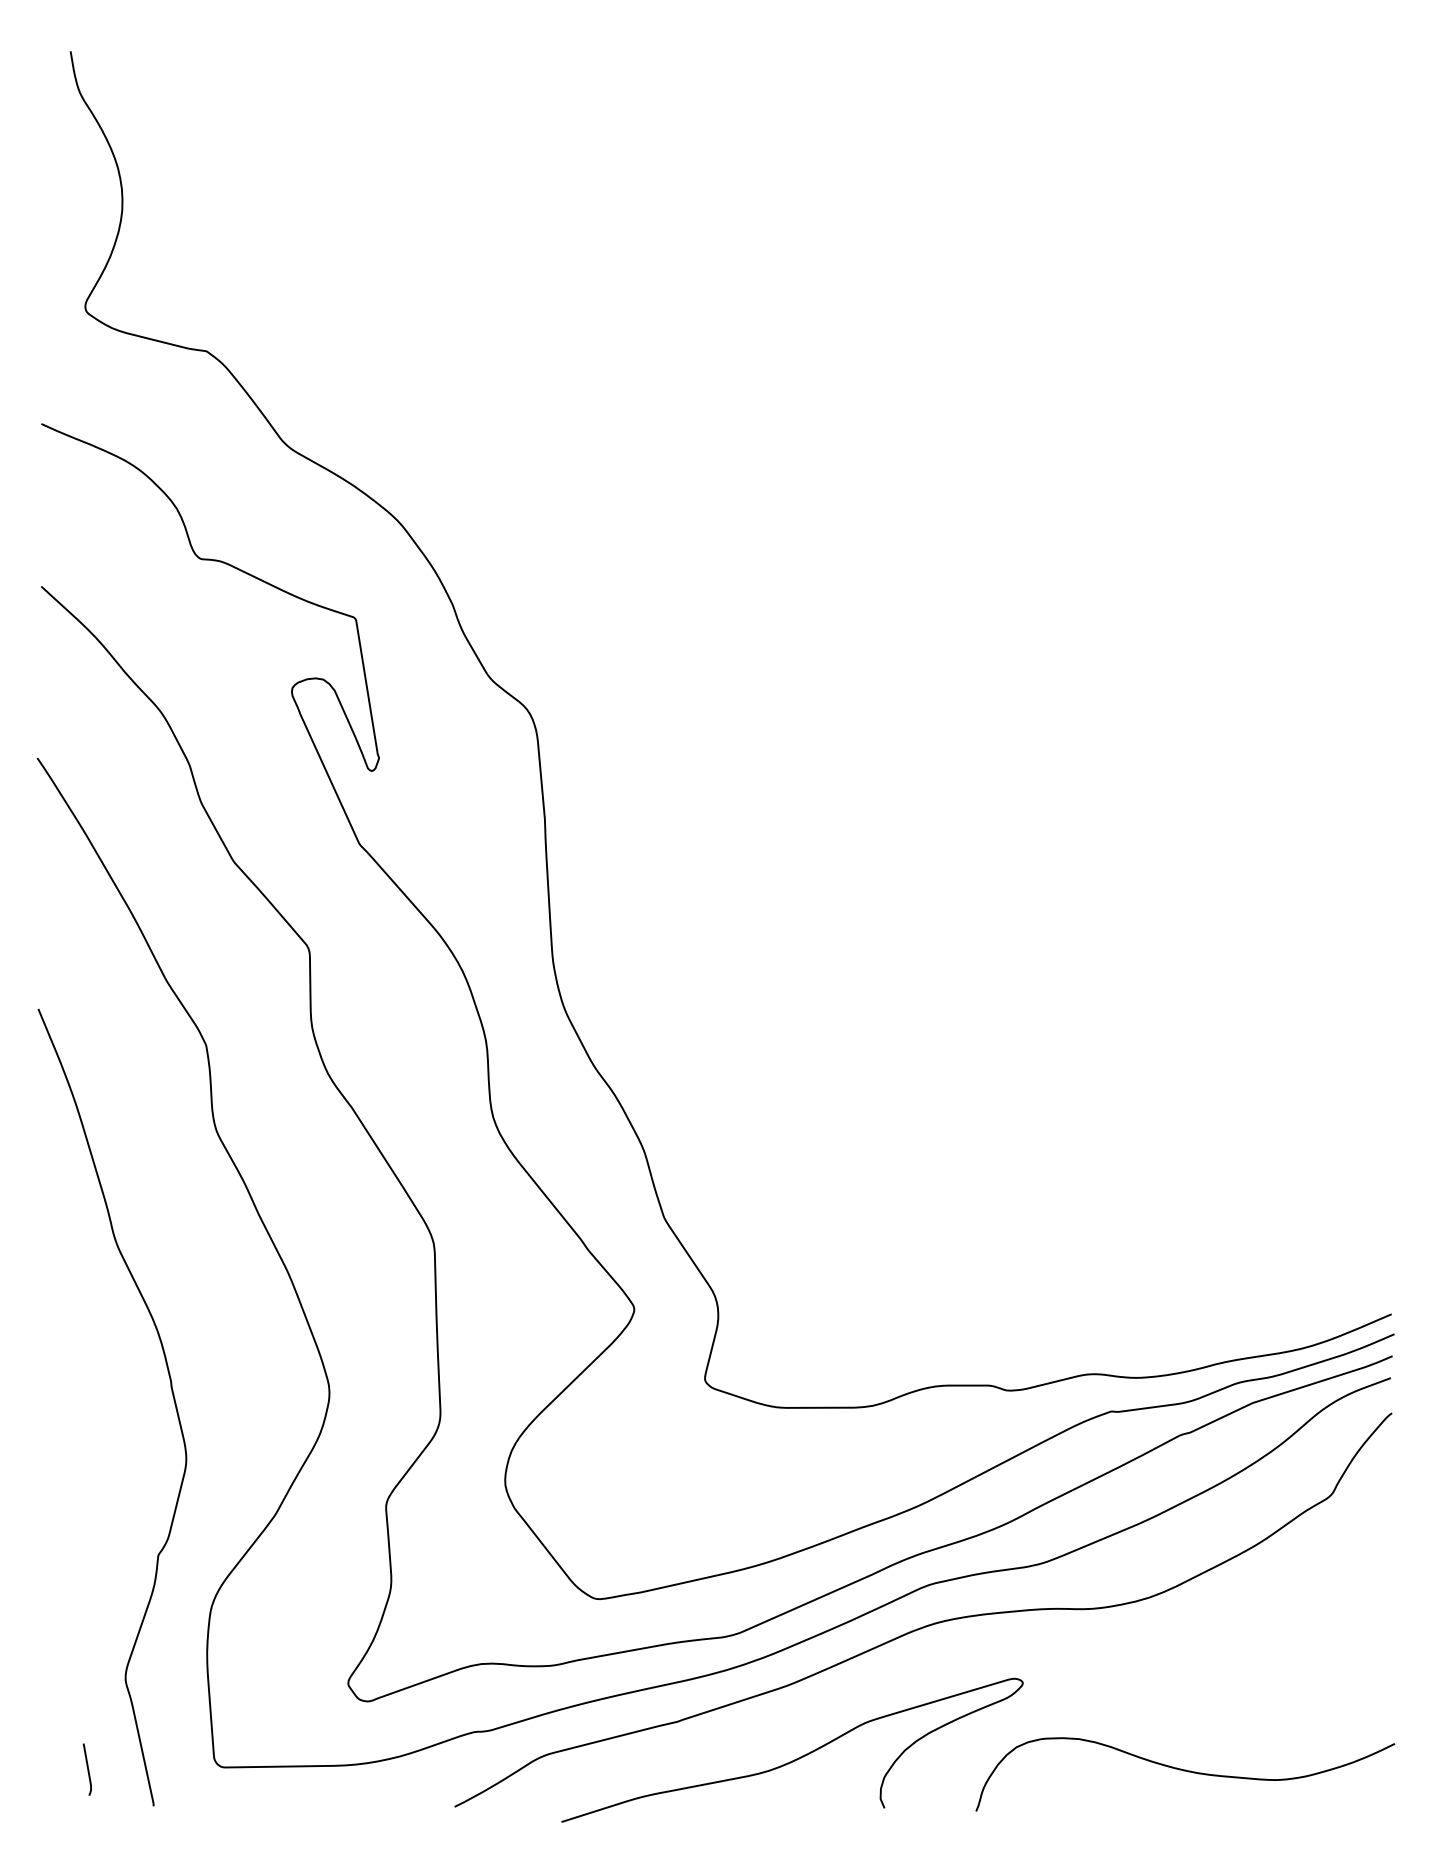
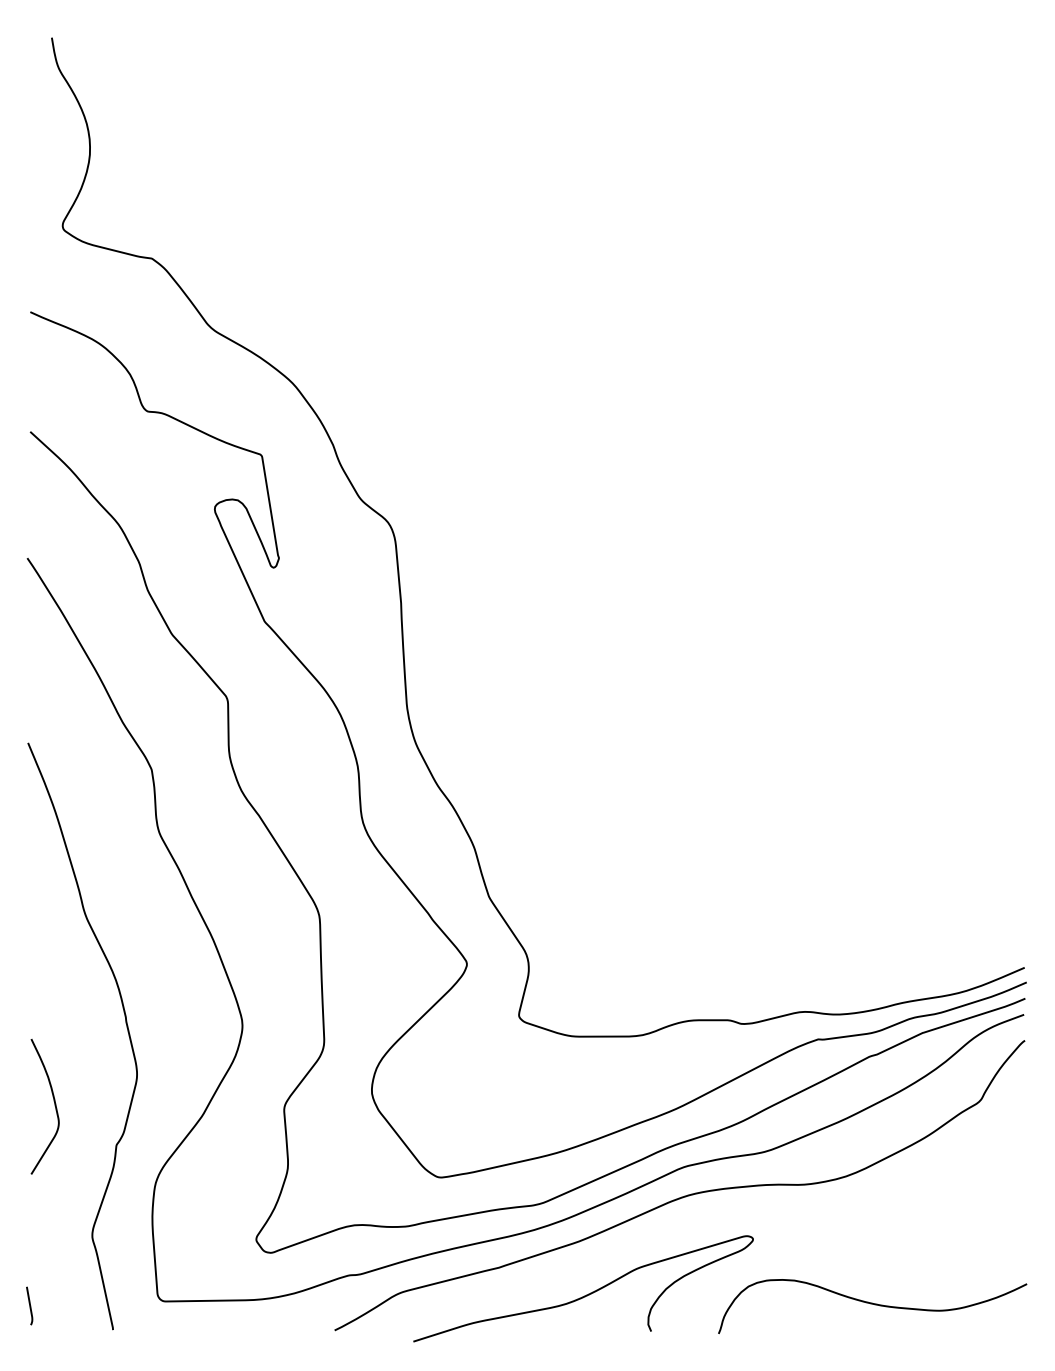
curve: (74, 1501) -> (54, 1105), added
curve: (87, 1769) -> (29, 1305), moved

